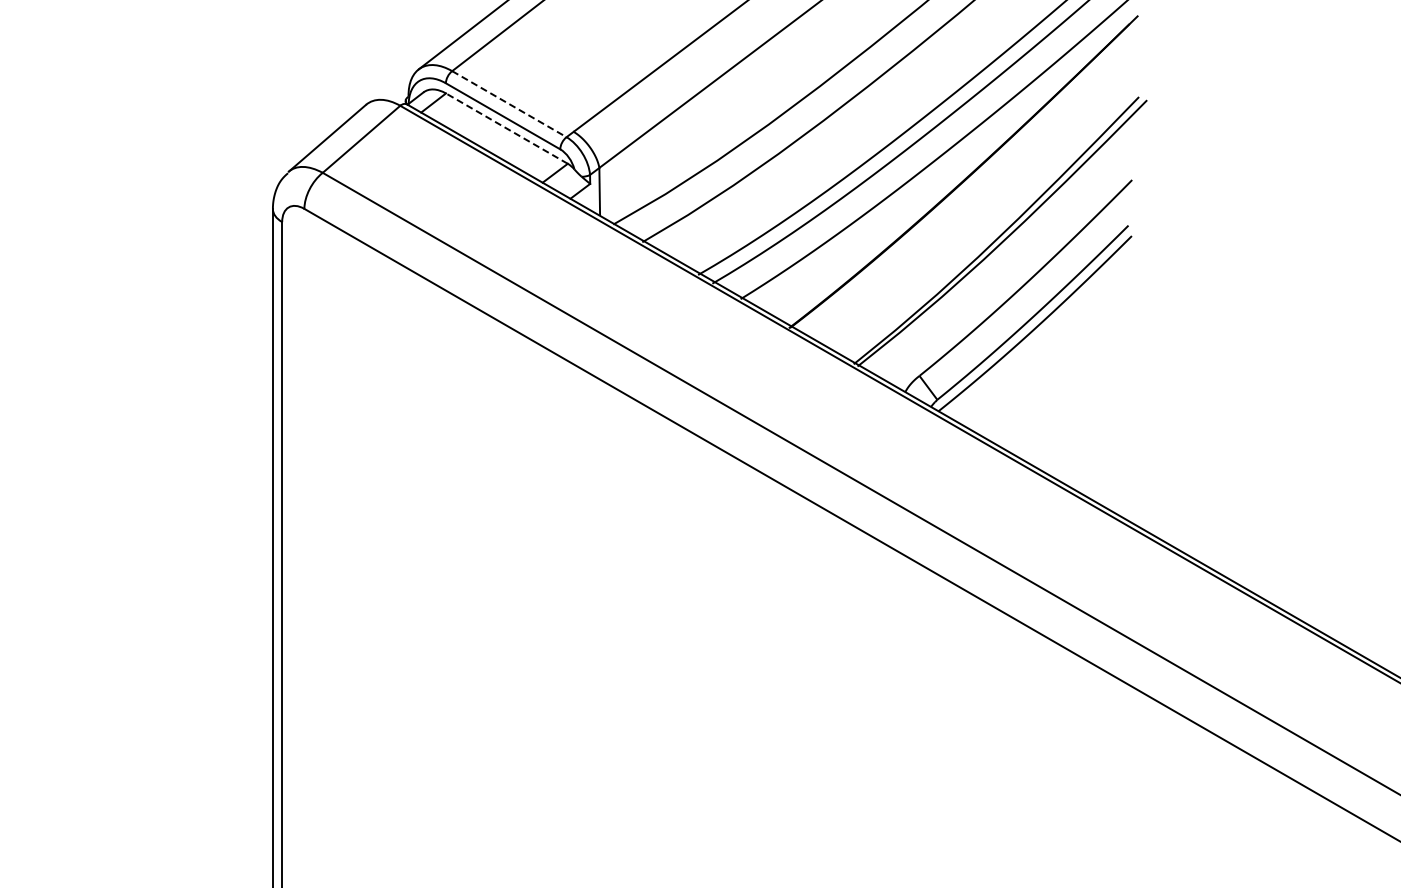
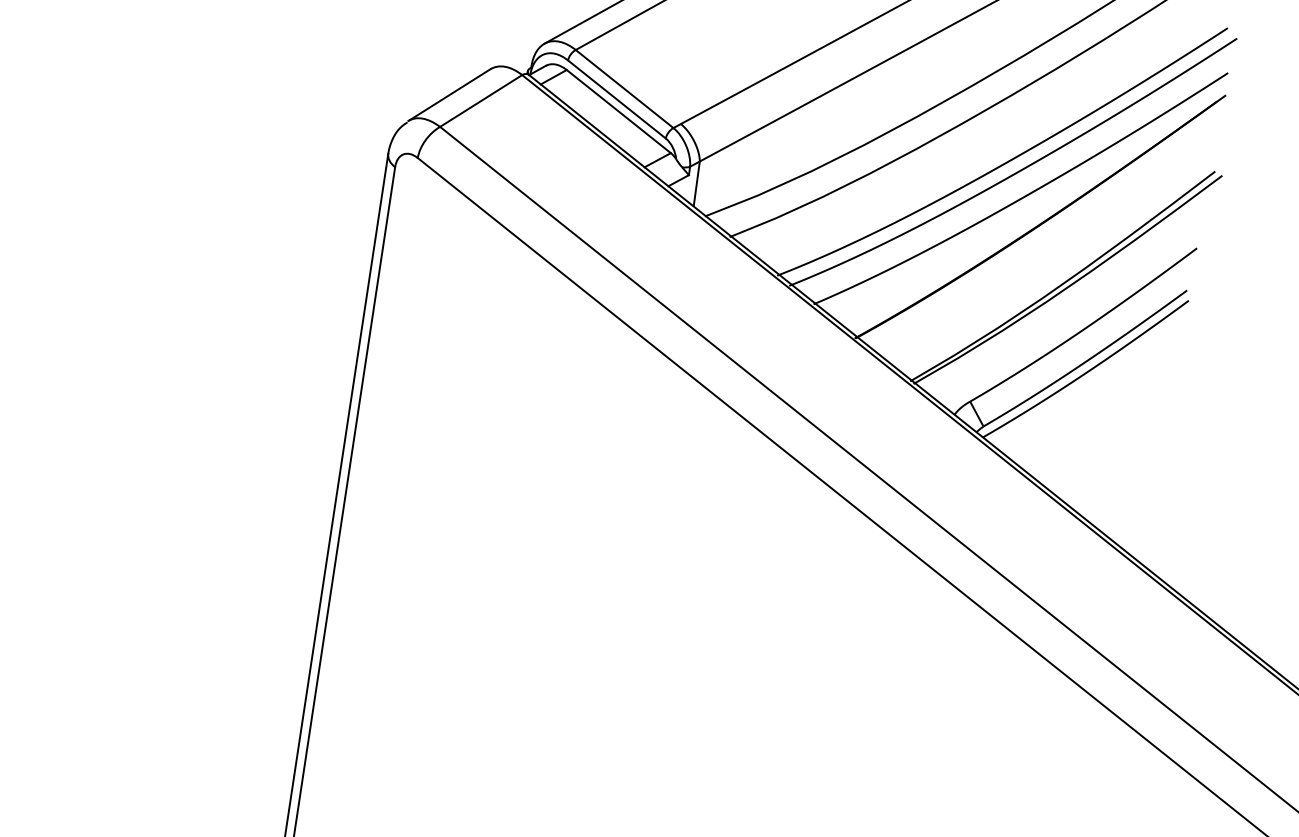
line: (509, 104) -> (624, 89), dashed -> solid
line: (506, 128) -> (618, 111), dashed -> solid

